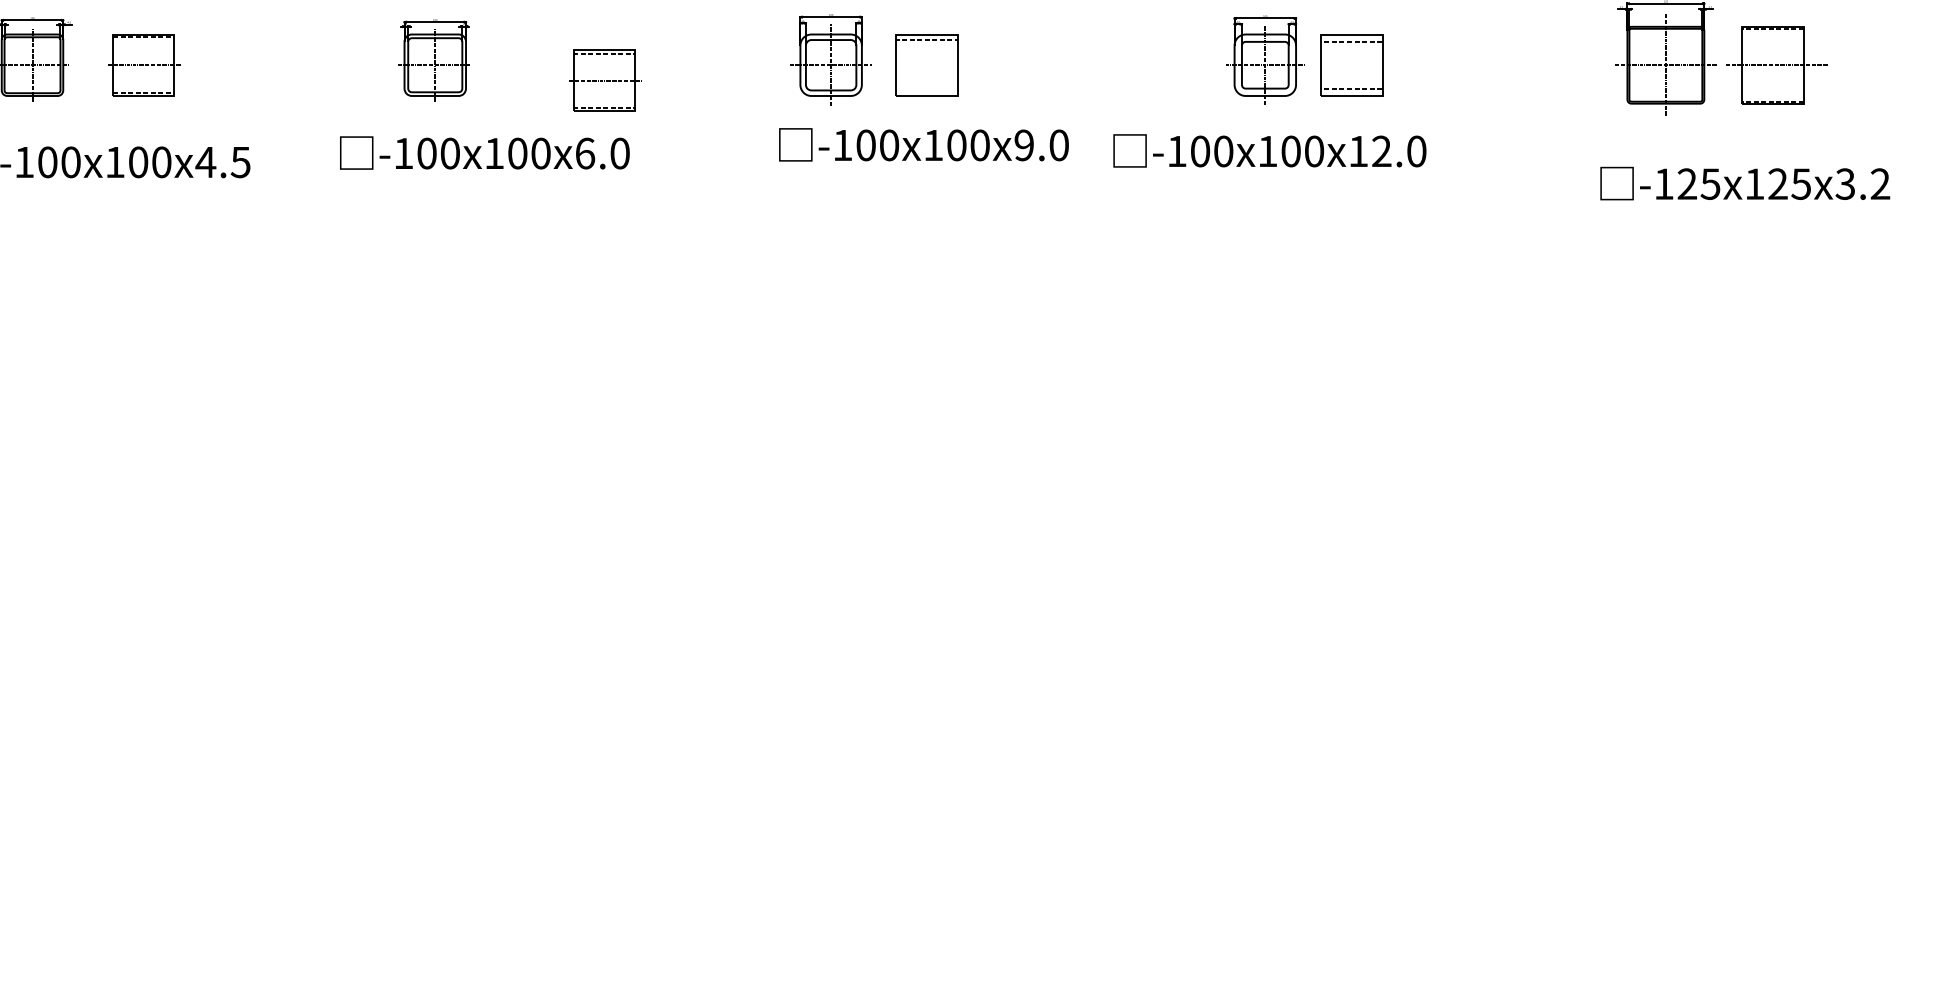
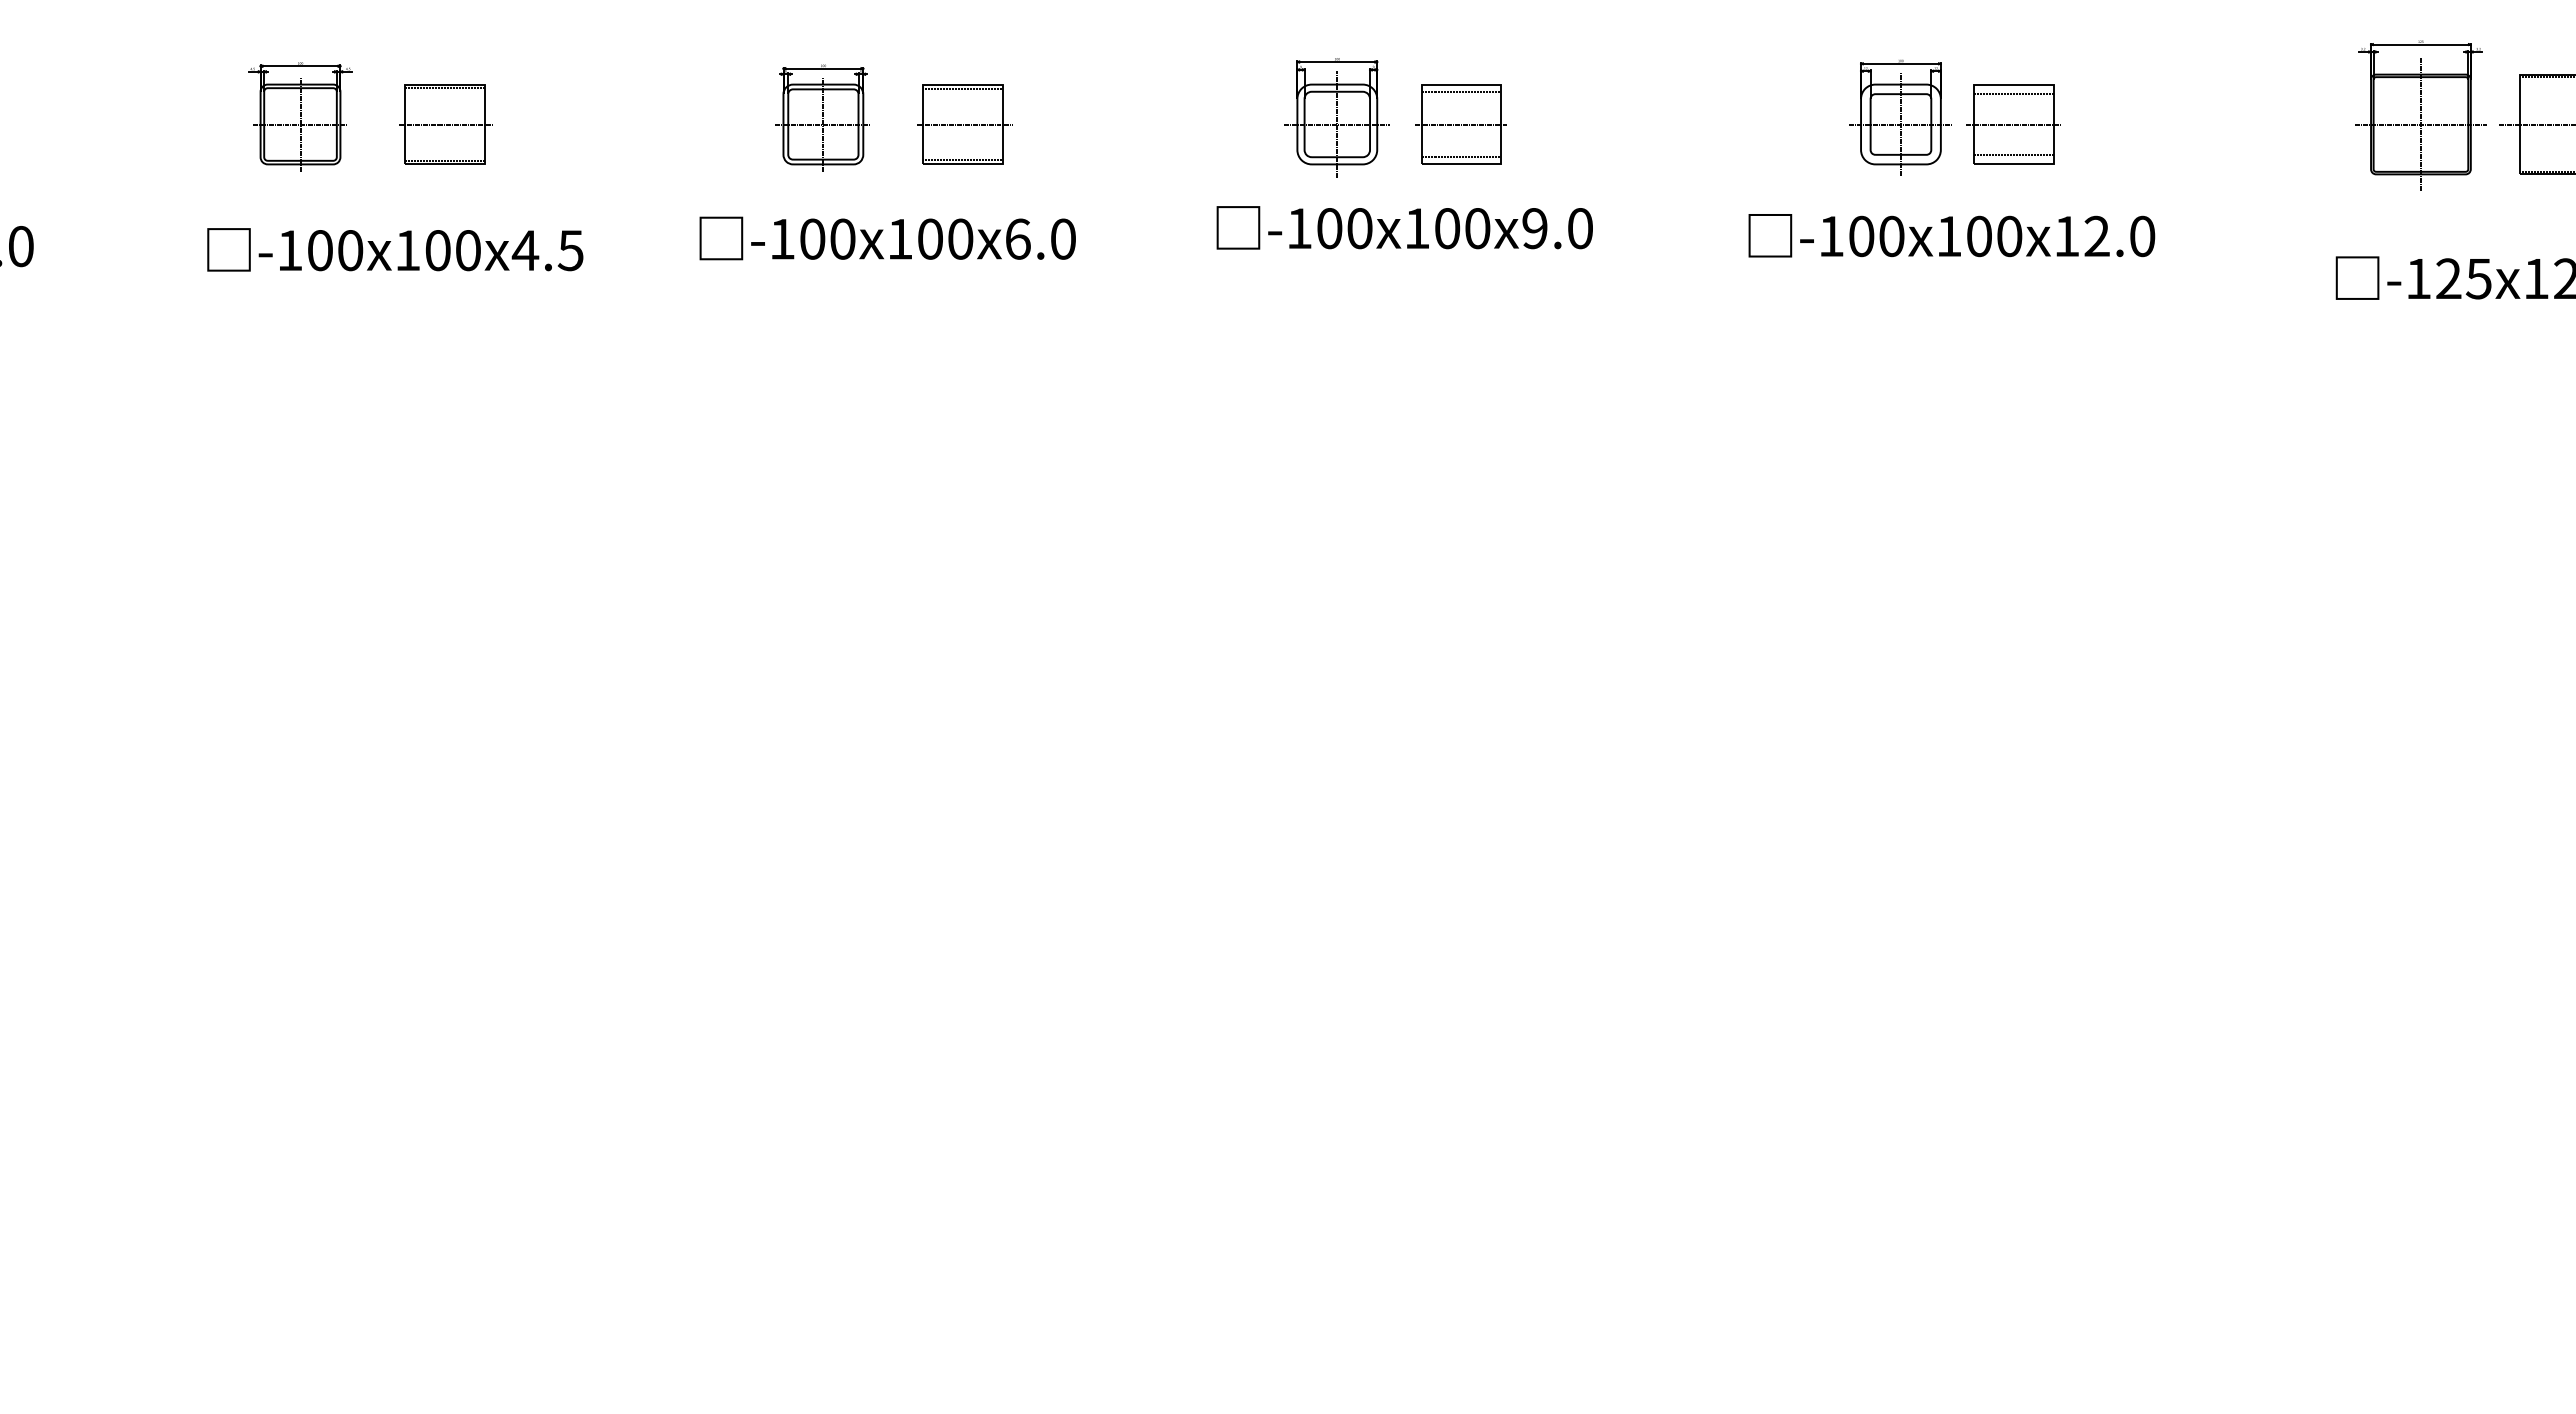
line: (926, 65) -> (1460, 124), added
line: (1352, 65) -> (2013, 124), added
part: (605, 80) -> (964, 124), moved
line: (926, 90) -> (1461, 157), added
text: (923, 144) -> (1404, 227), moved
text: (1269, 150) -> (1951, 235), moved

